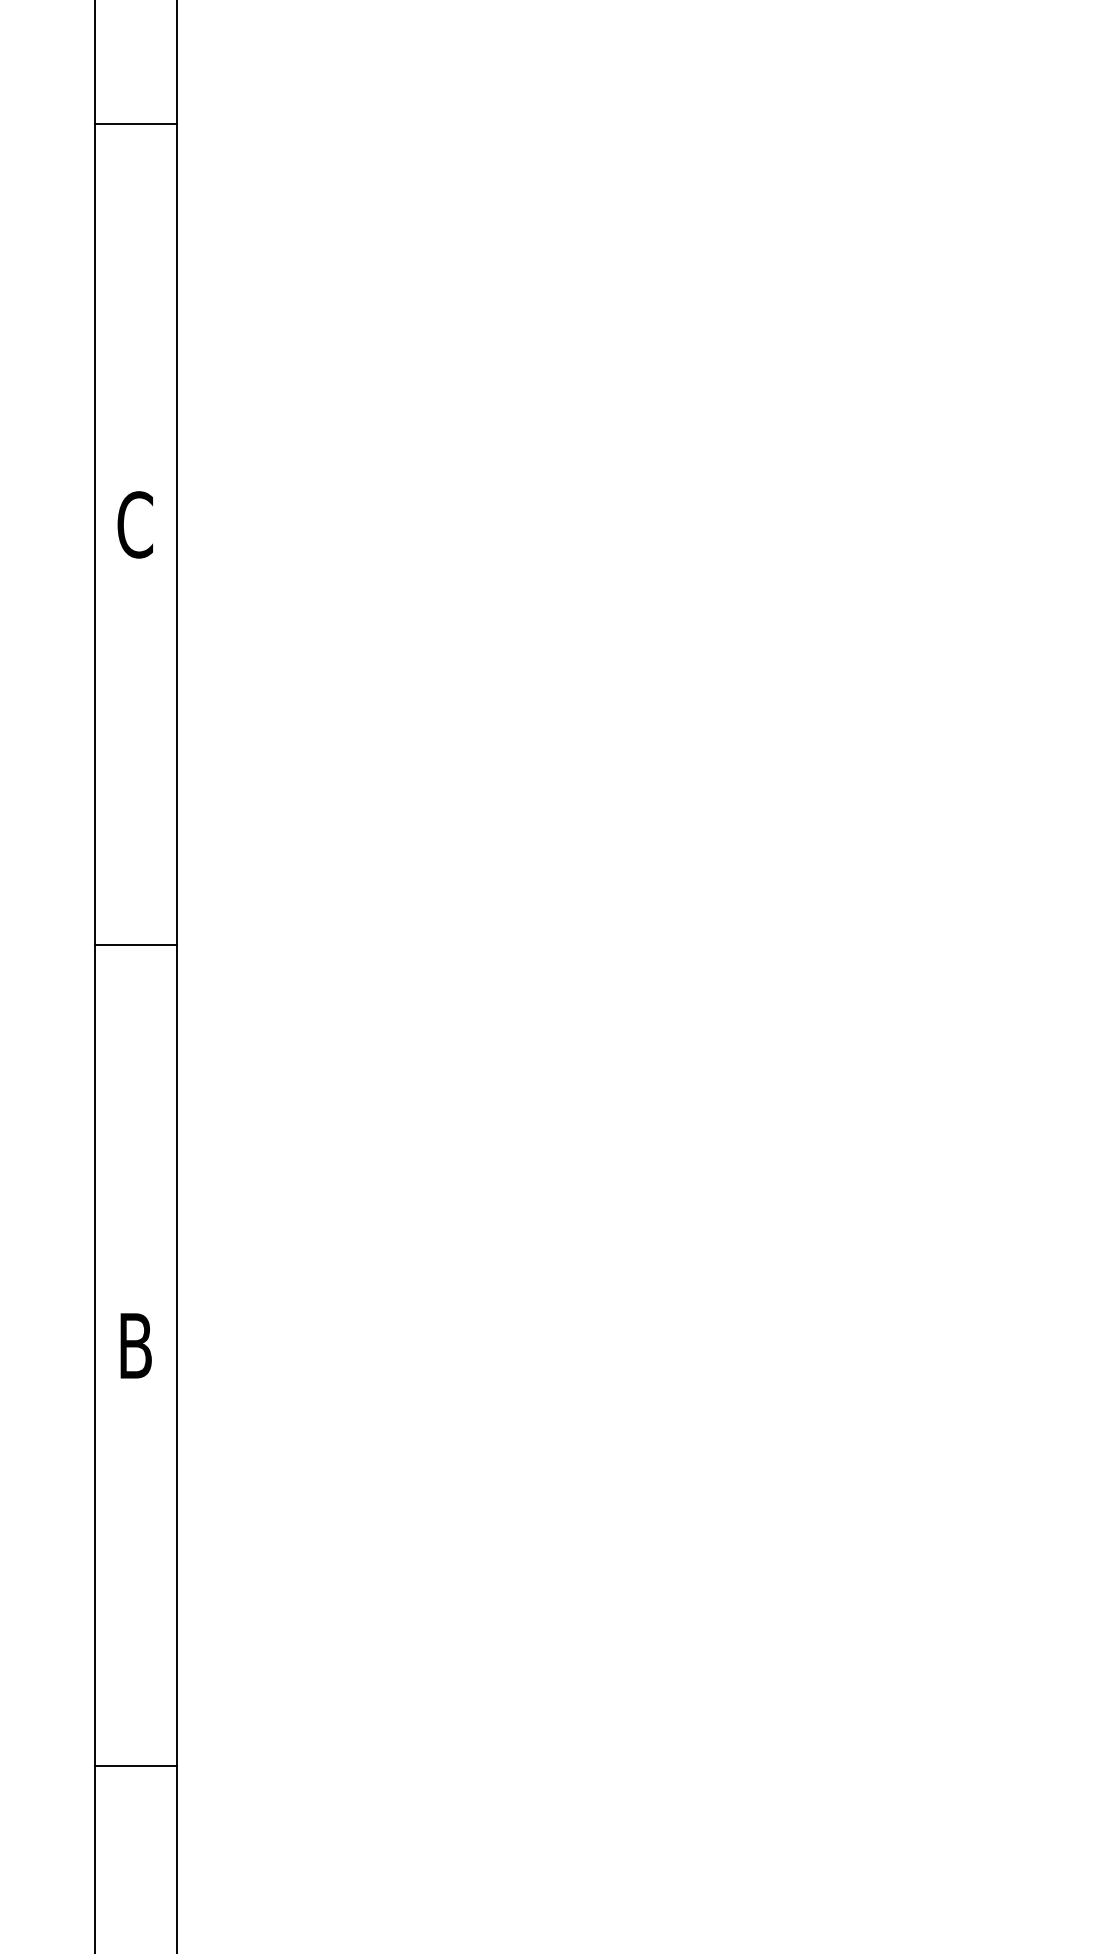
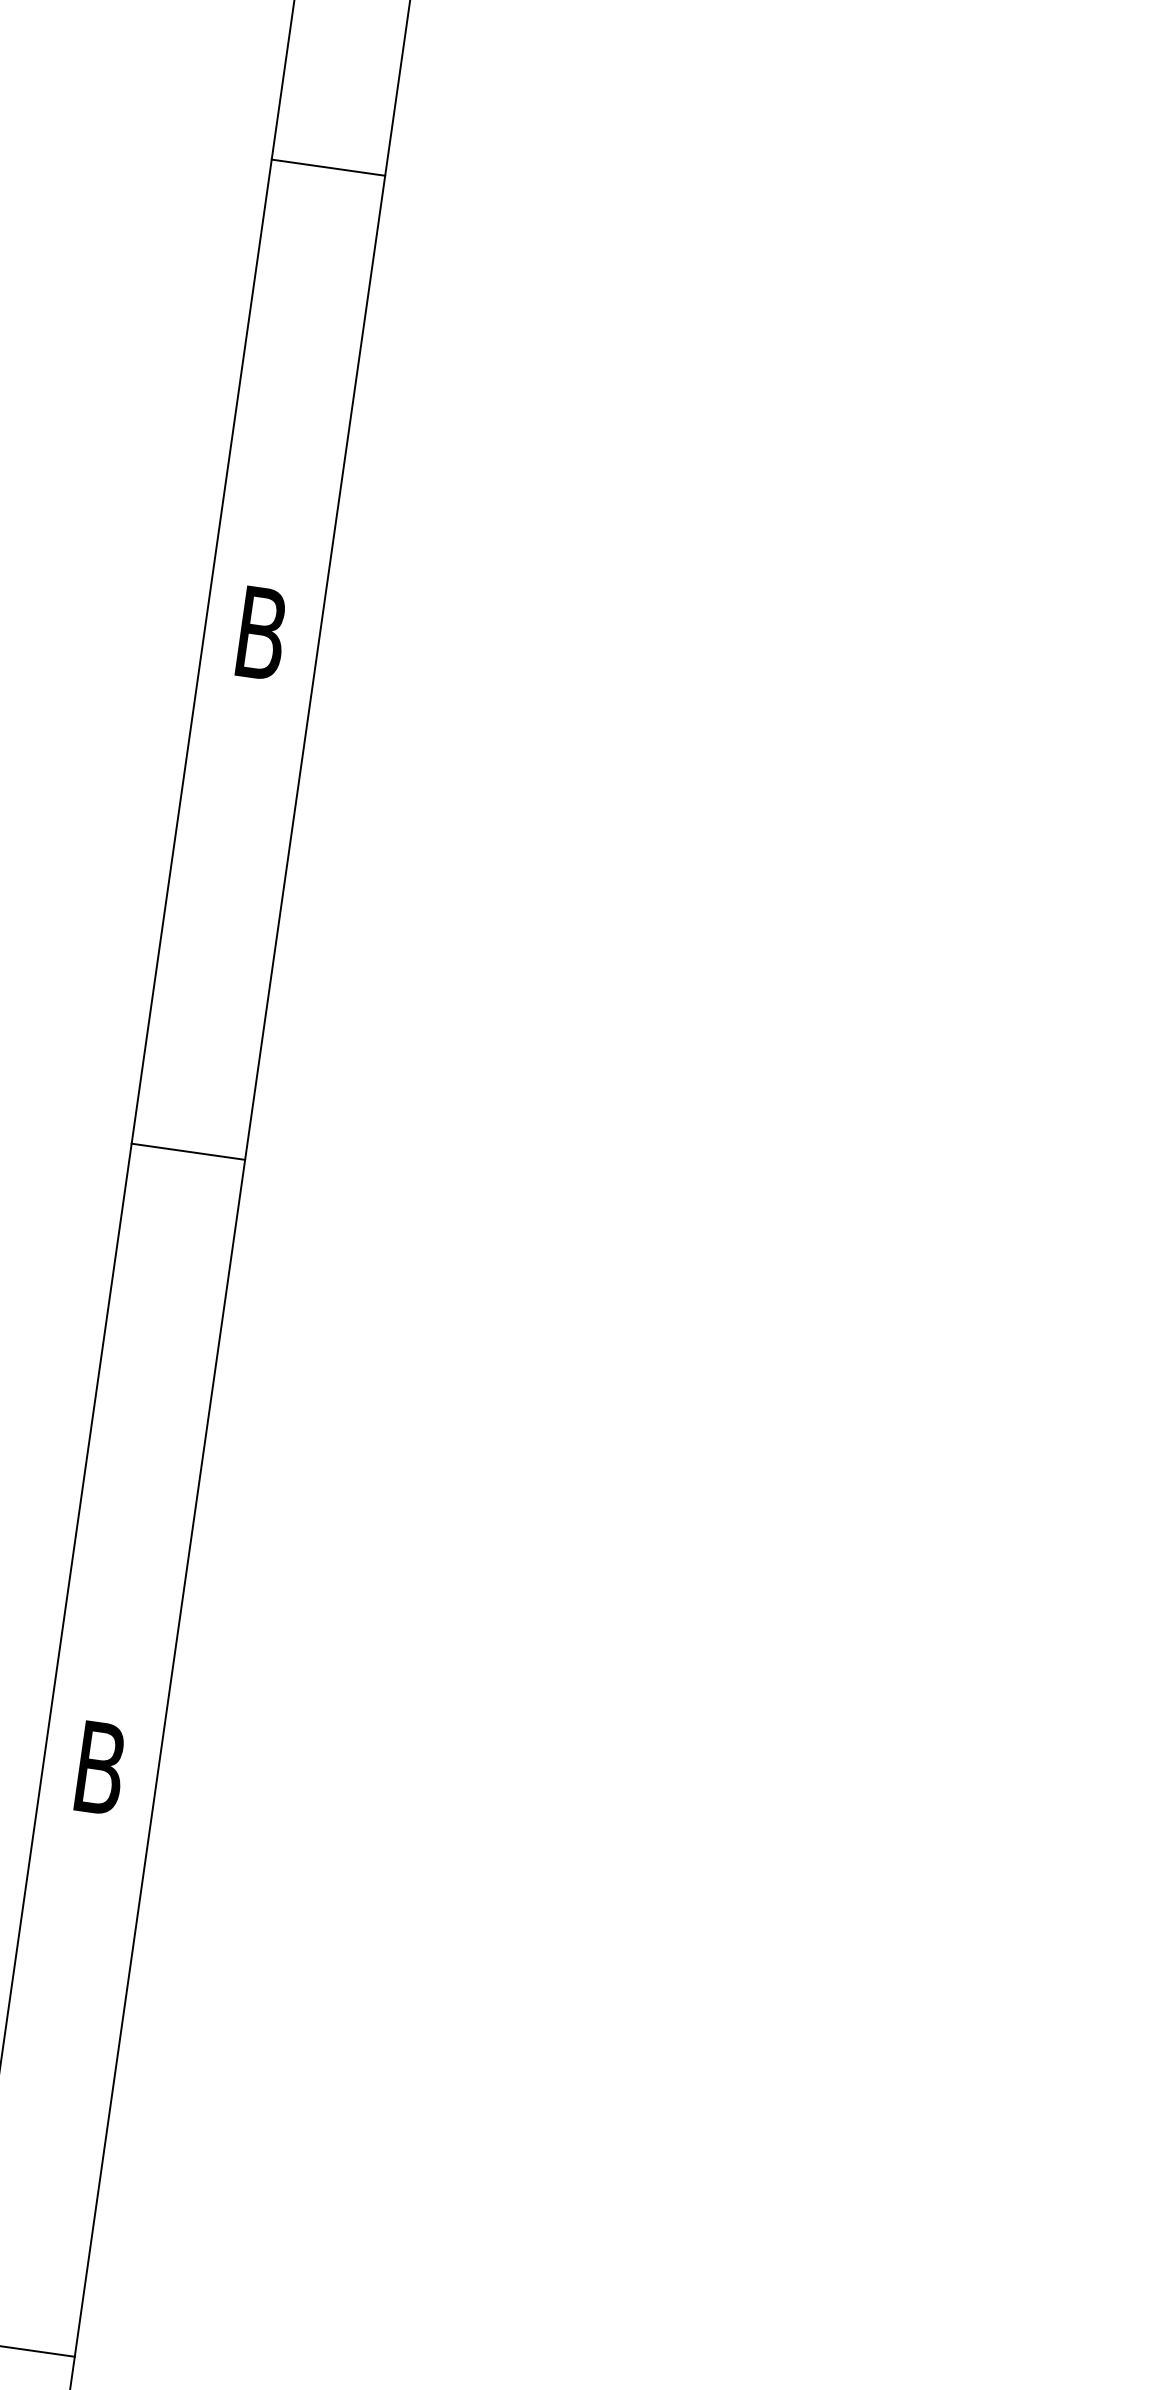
line: (135, 123) -> (327, 167), moved
text: (134, 524) -> (260, 632), C -> B
line: (135, 944) -> (187, 1151), moved

